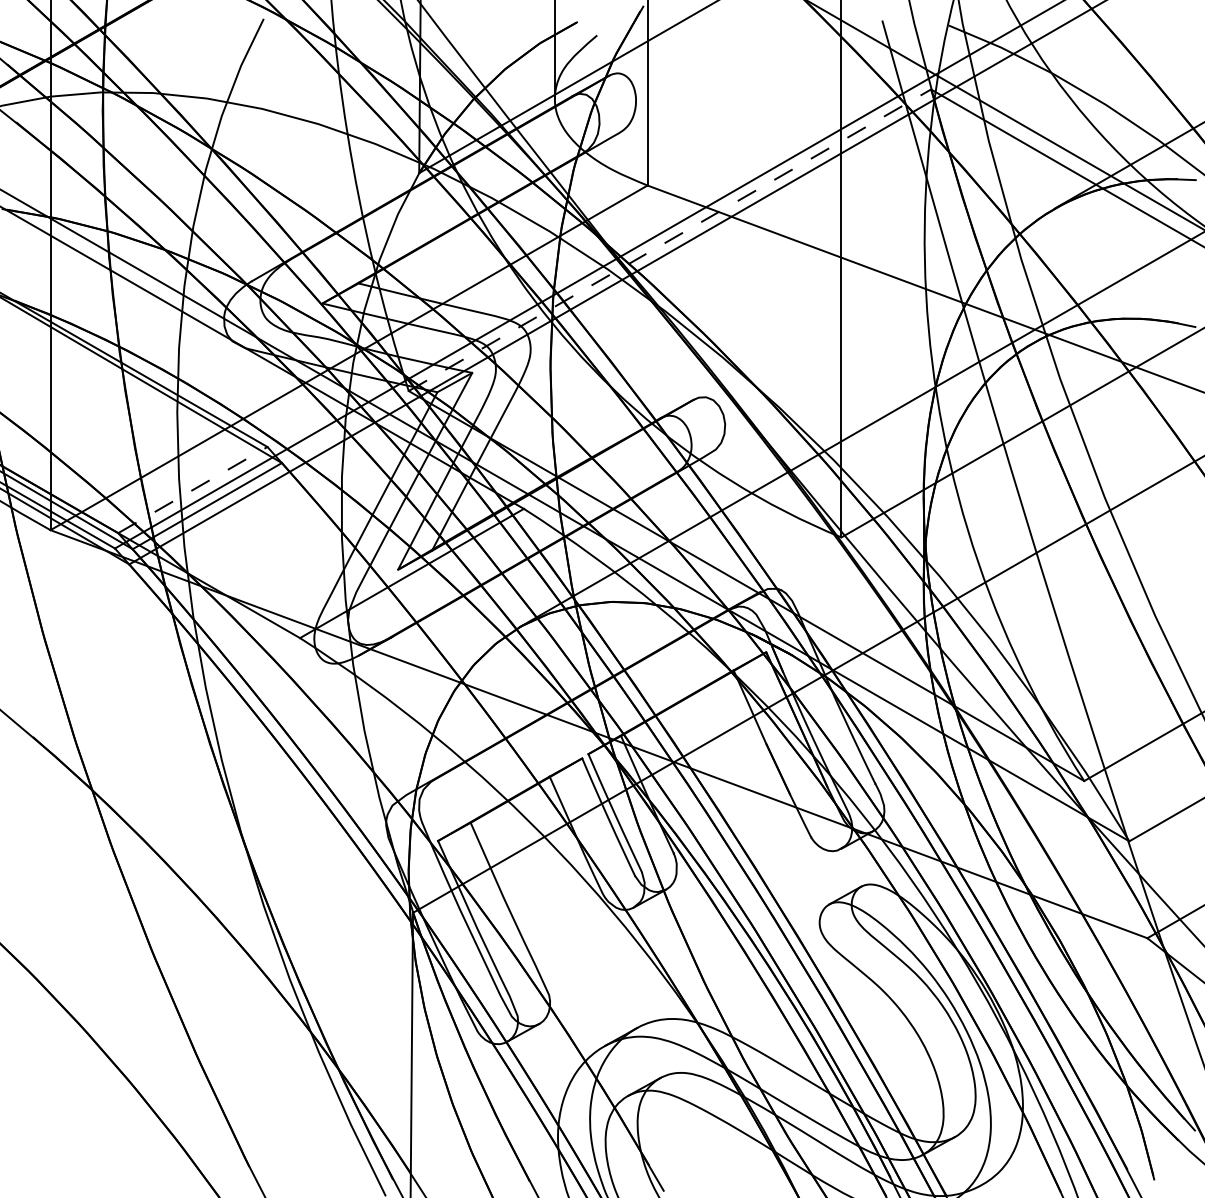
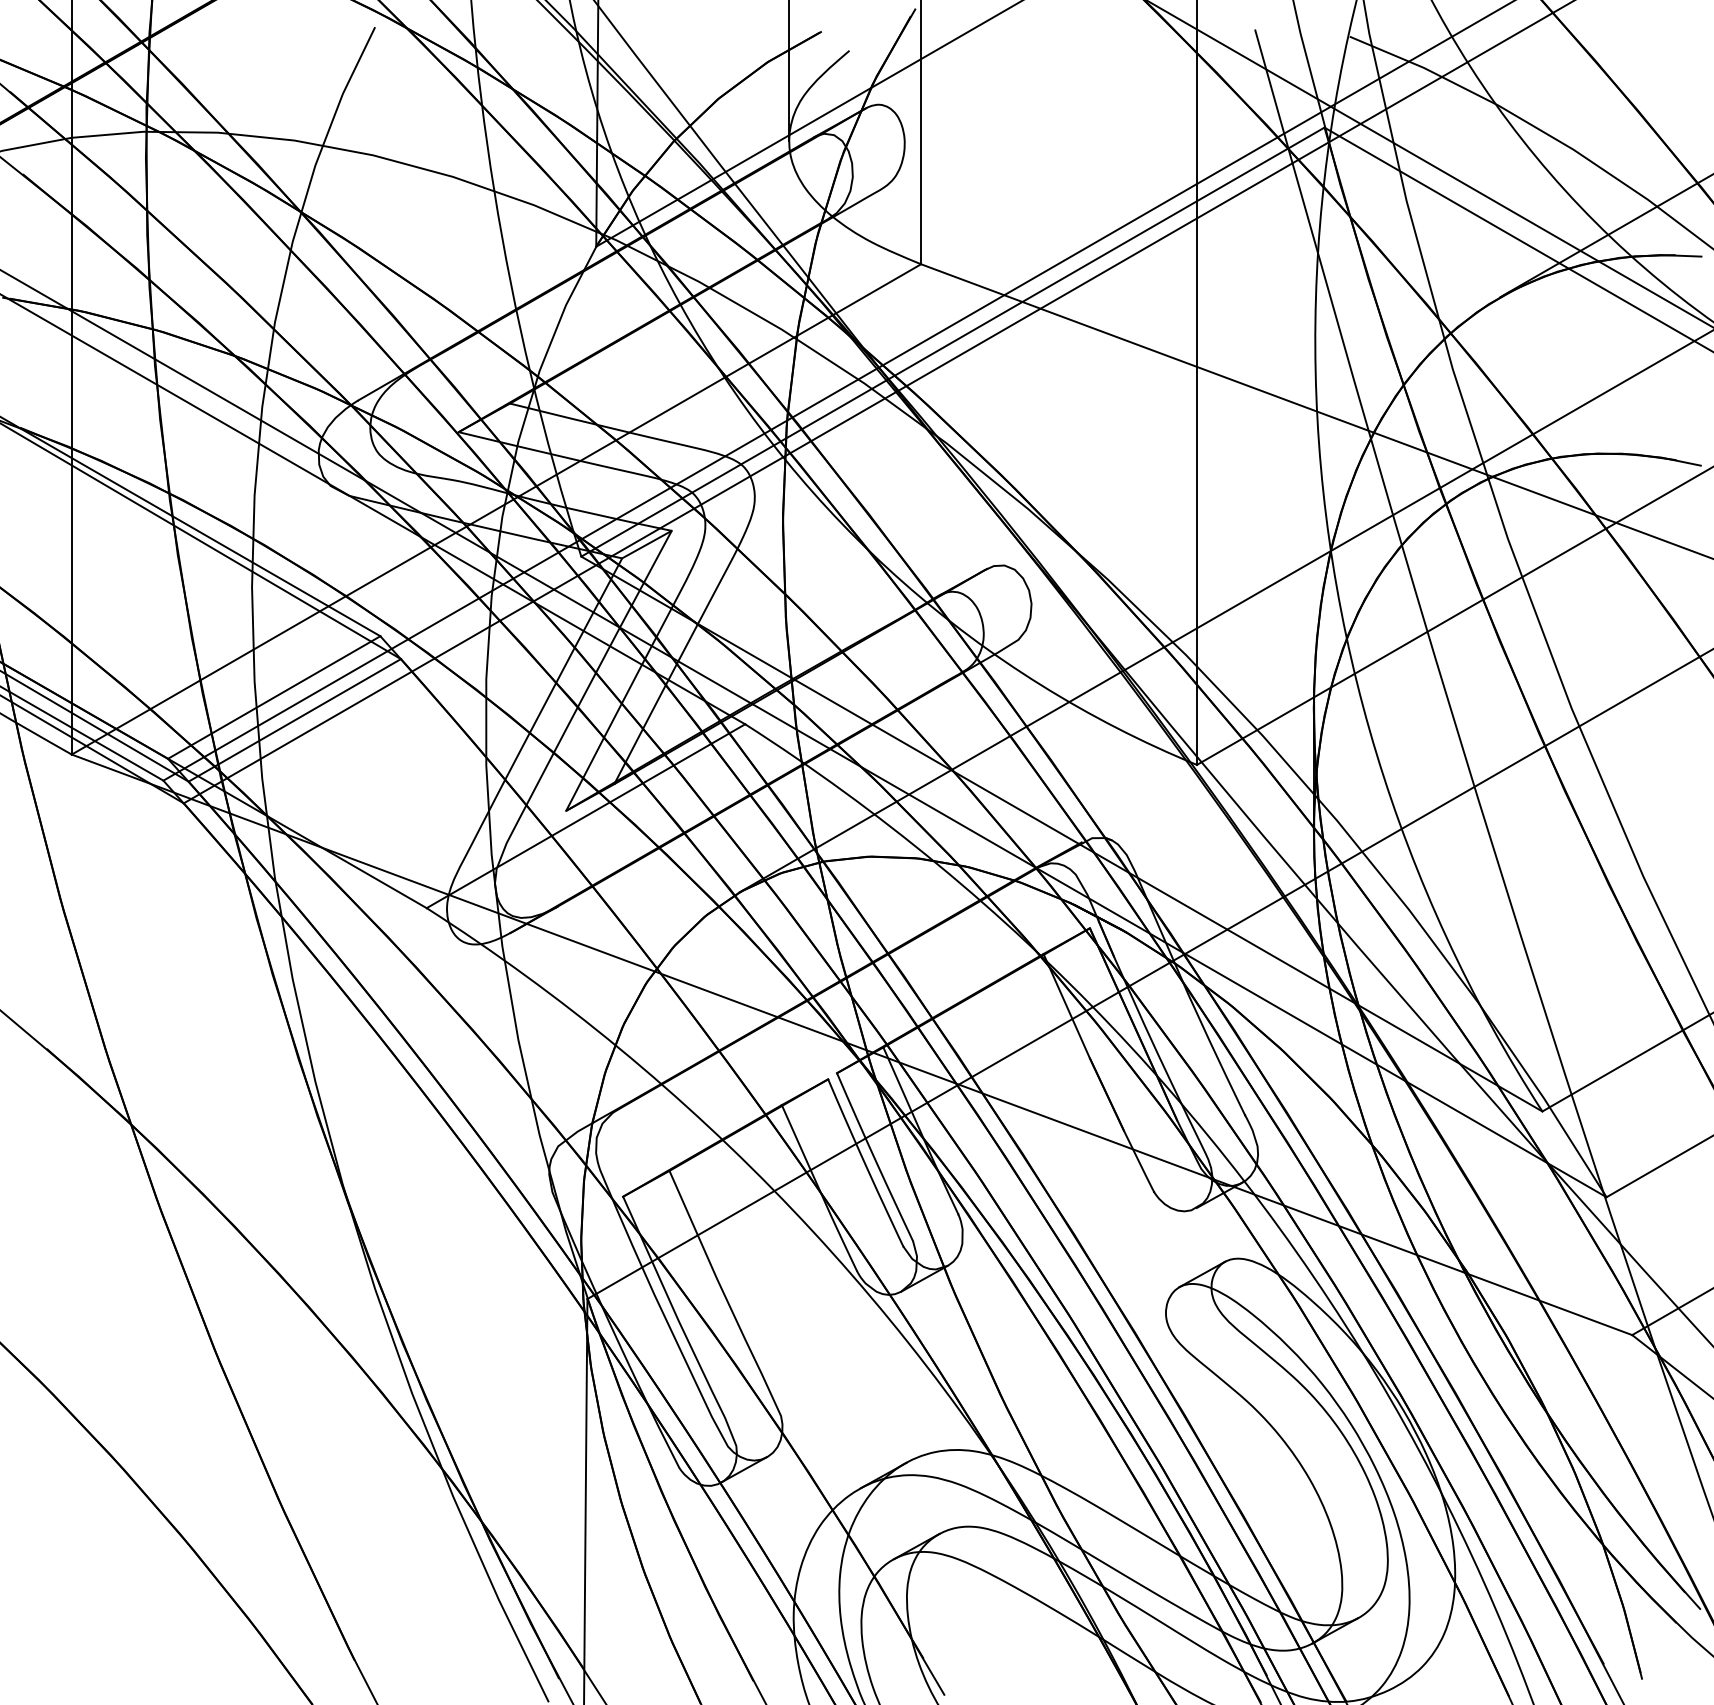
line: (670, 239) -> (953, 341), dashed -> solid
line: (193, 490) -> (274, 697), dashed -> solid

